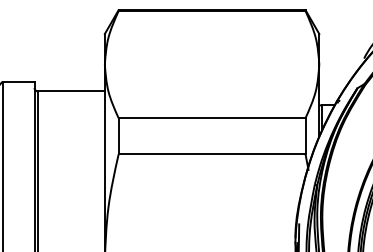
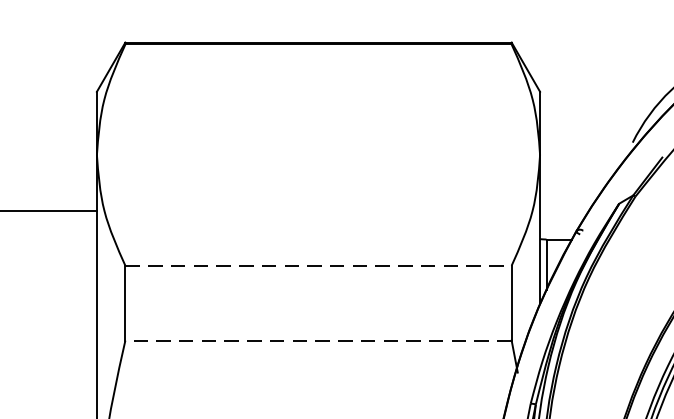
line: (212, 118) -> (319, 266), solid -> dashed
line: (211, 154) -> (317, 340), solid -> dashed

